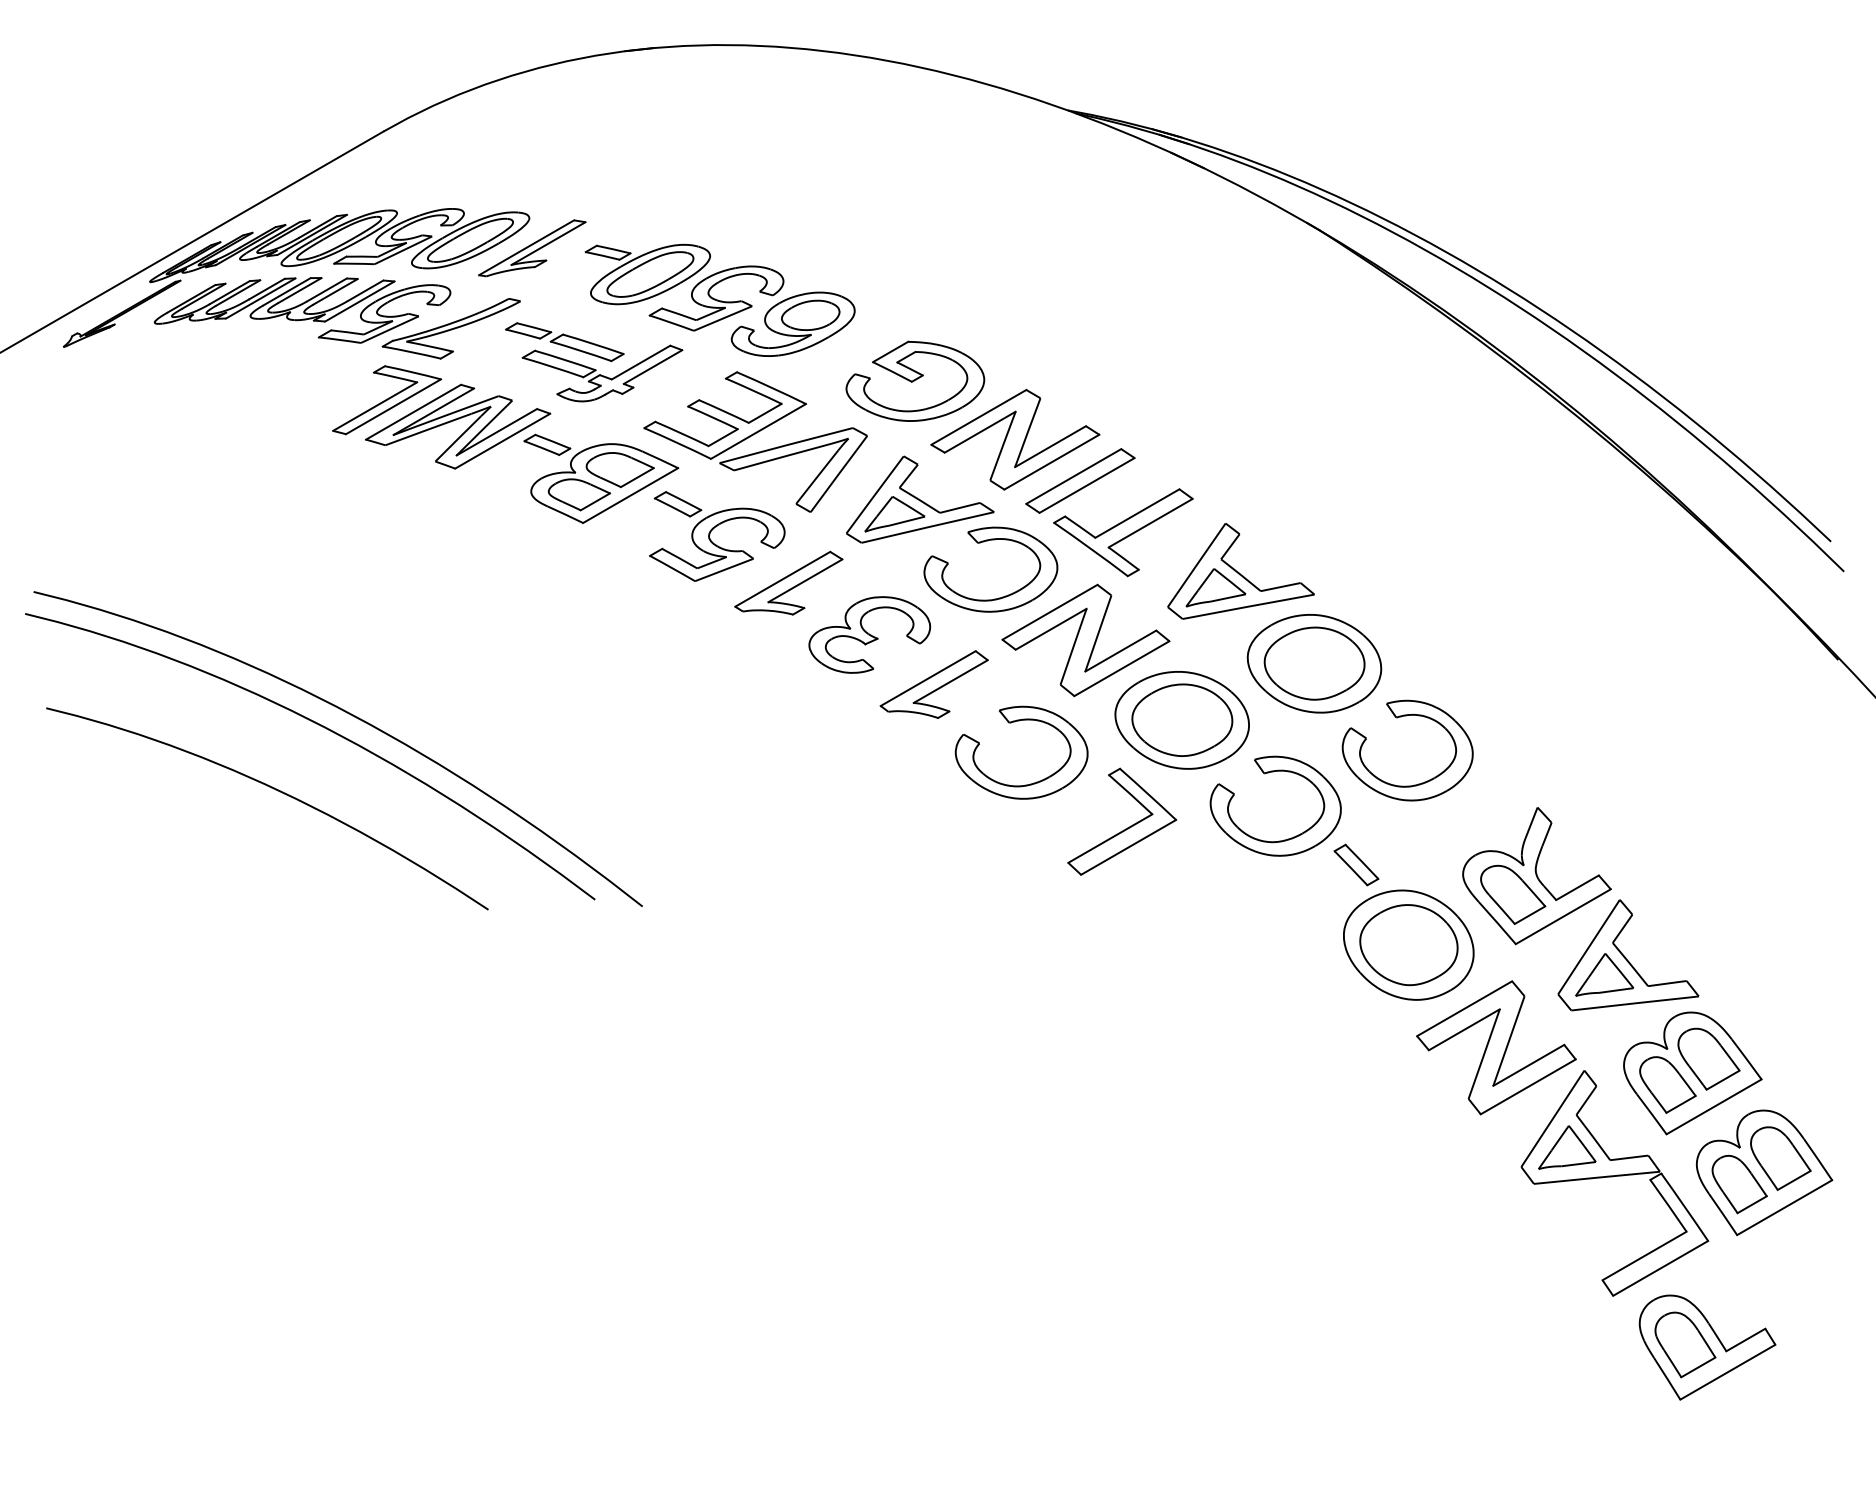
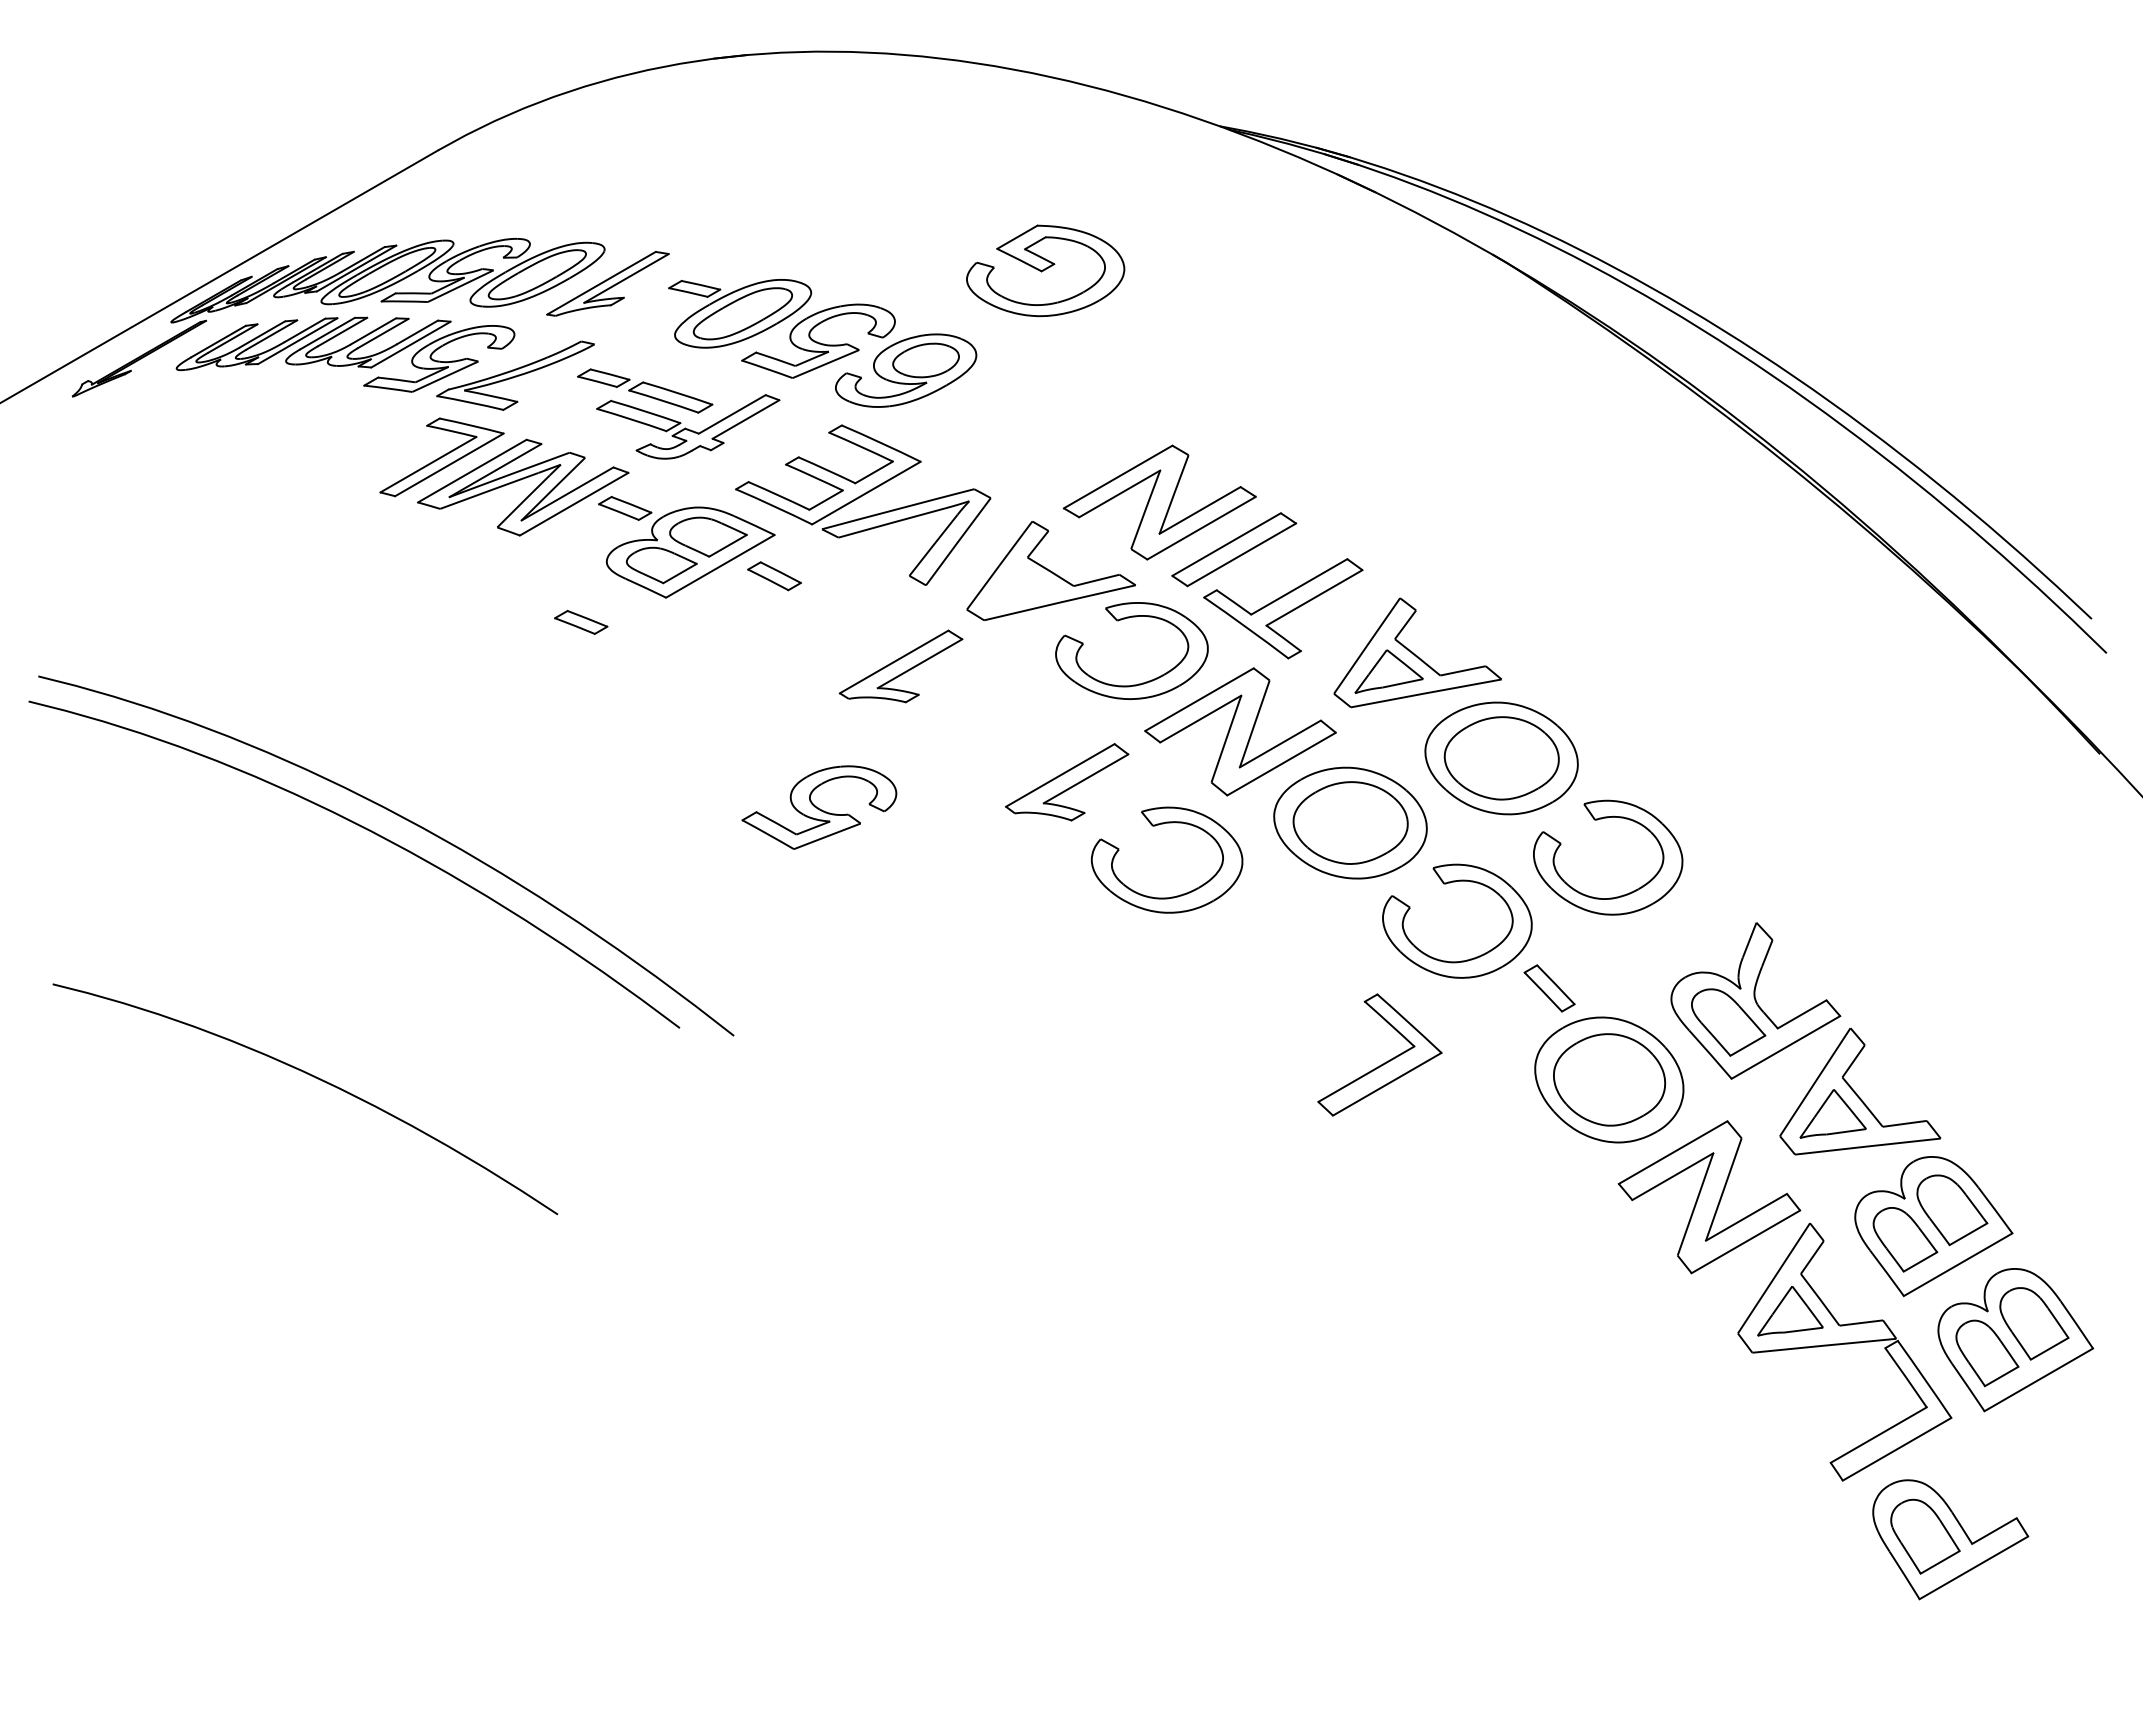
part: (915, 381) -> (1045, 270), moved
part: (894, 514) -> (1021, 587), removed
part: (509, 543) -> (581, 621), added
part: (717, 544) -> (819, 807), moved
part: (869, 634) -> (993, 725), removed
curve: (276, 790) -> (315, 1078), moved
part: (1126, 828) -> (1384, 1062), moved

